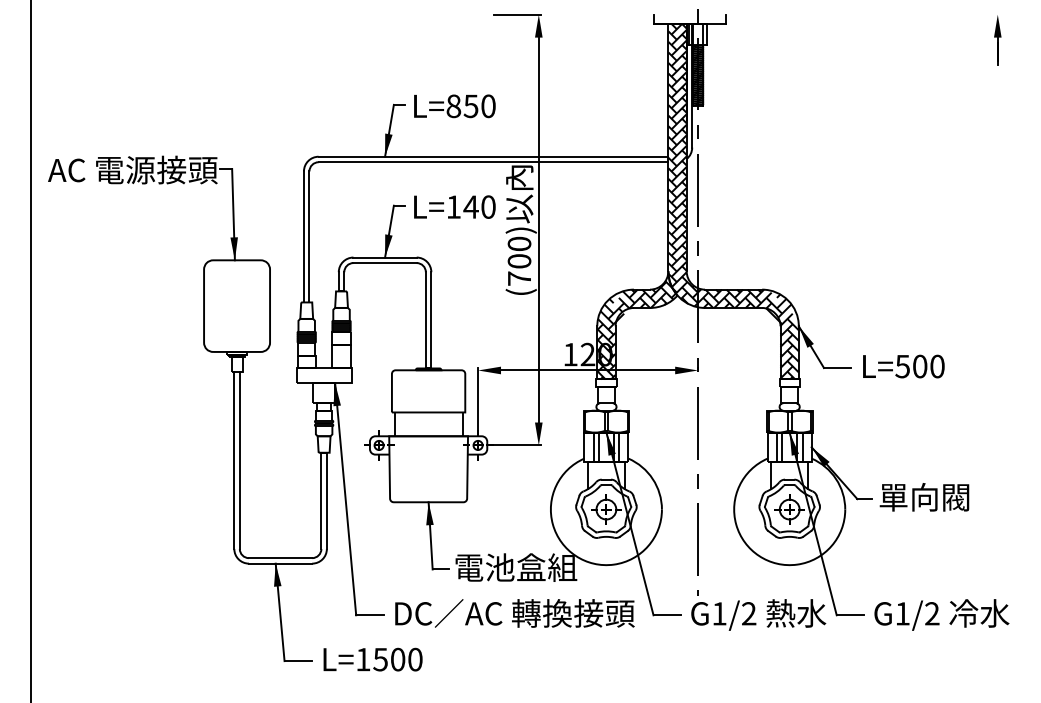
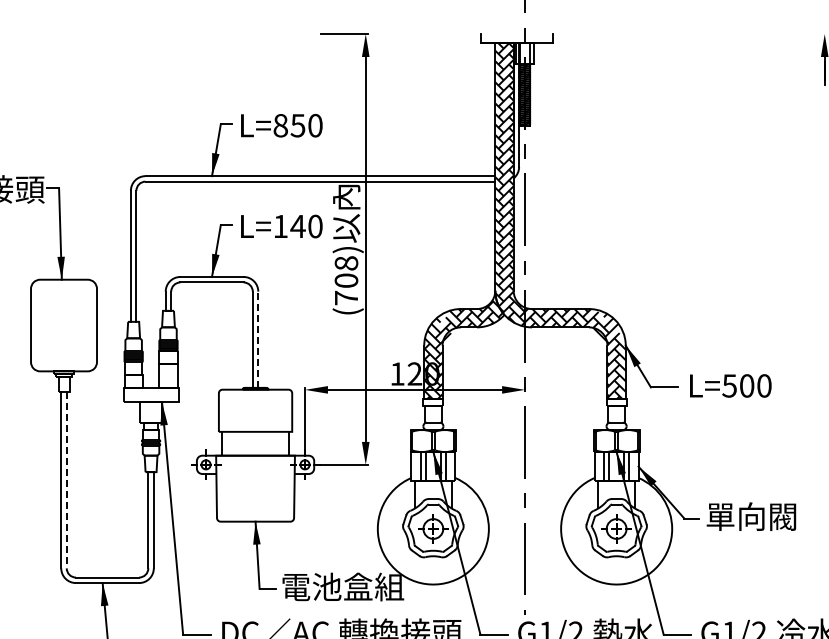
text: (519, 243) -> (346, 262), (700) -> (708)
line: (431, 319) -> (258, 338), solid -> dashed
line: (239, 461) -> (66, 480), solid -> dashed

